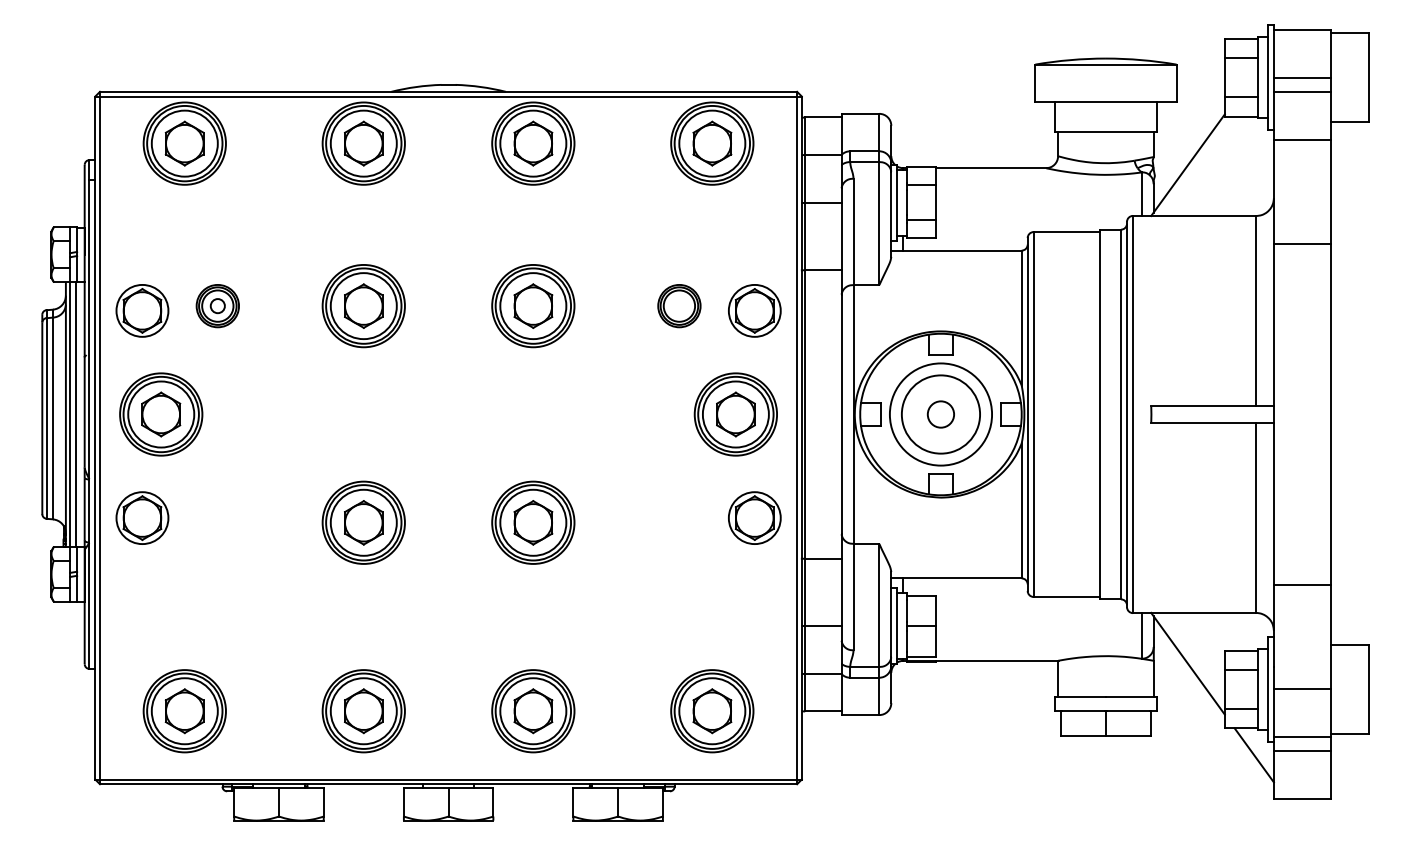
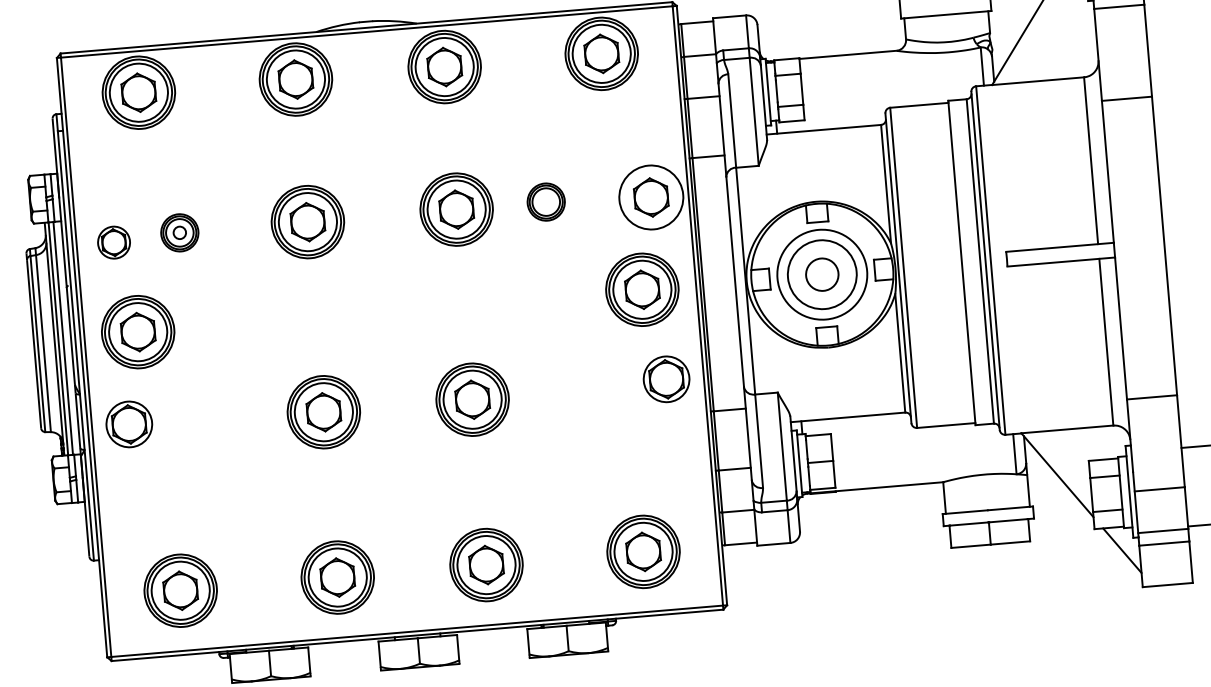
part: (679, 306) -> (546, 202), moved
part: (142, 310) -> (114, 242), size x0.7
circle: (754, 310) -> (651, 197), size x1.4
circle: (940, 414) -> (821, 274), size x1.4

